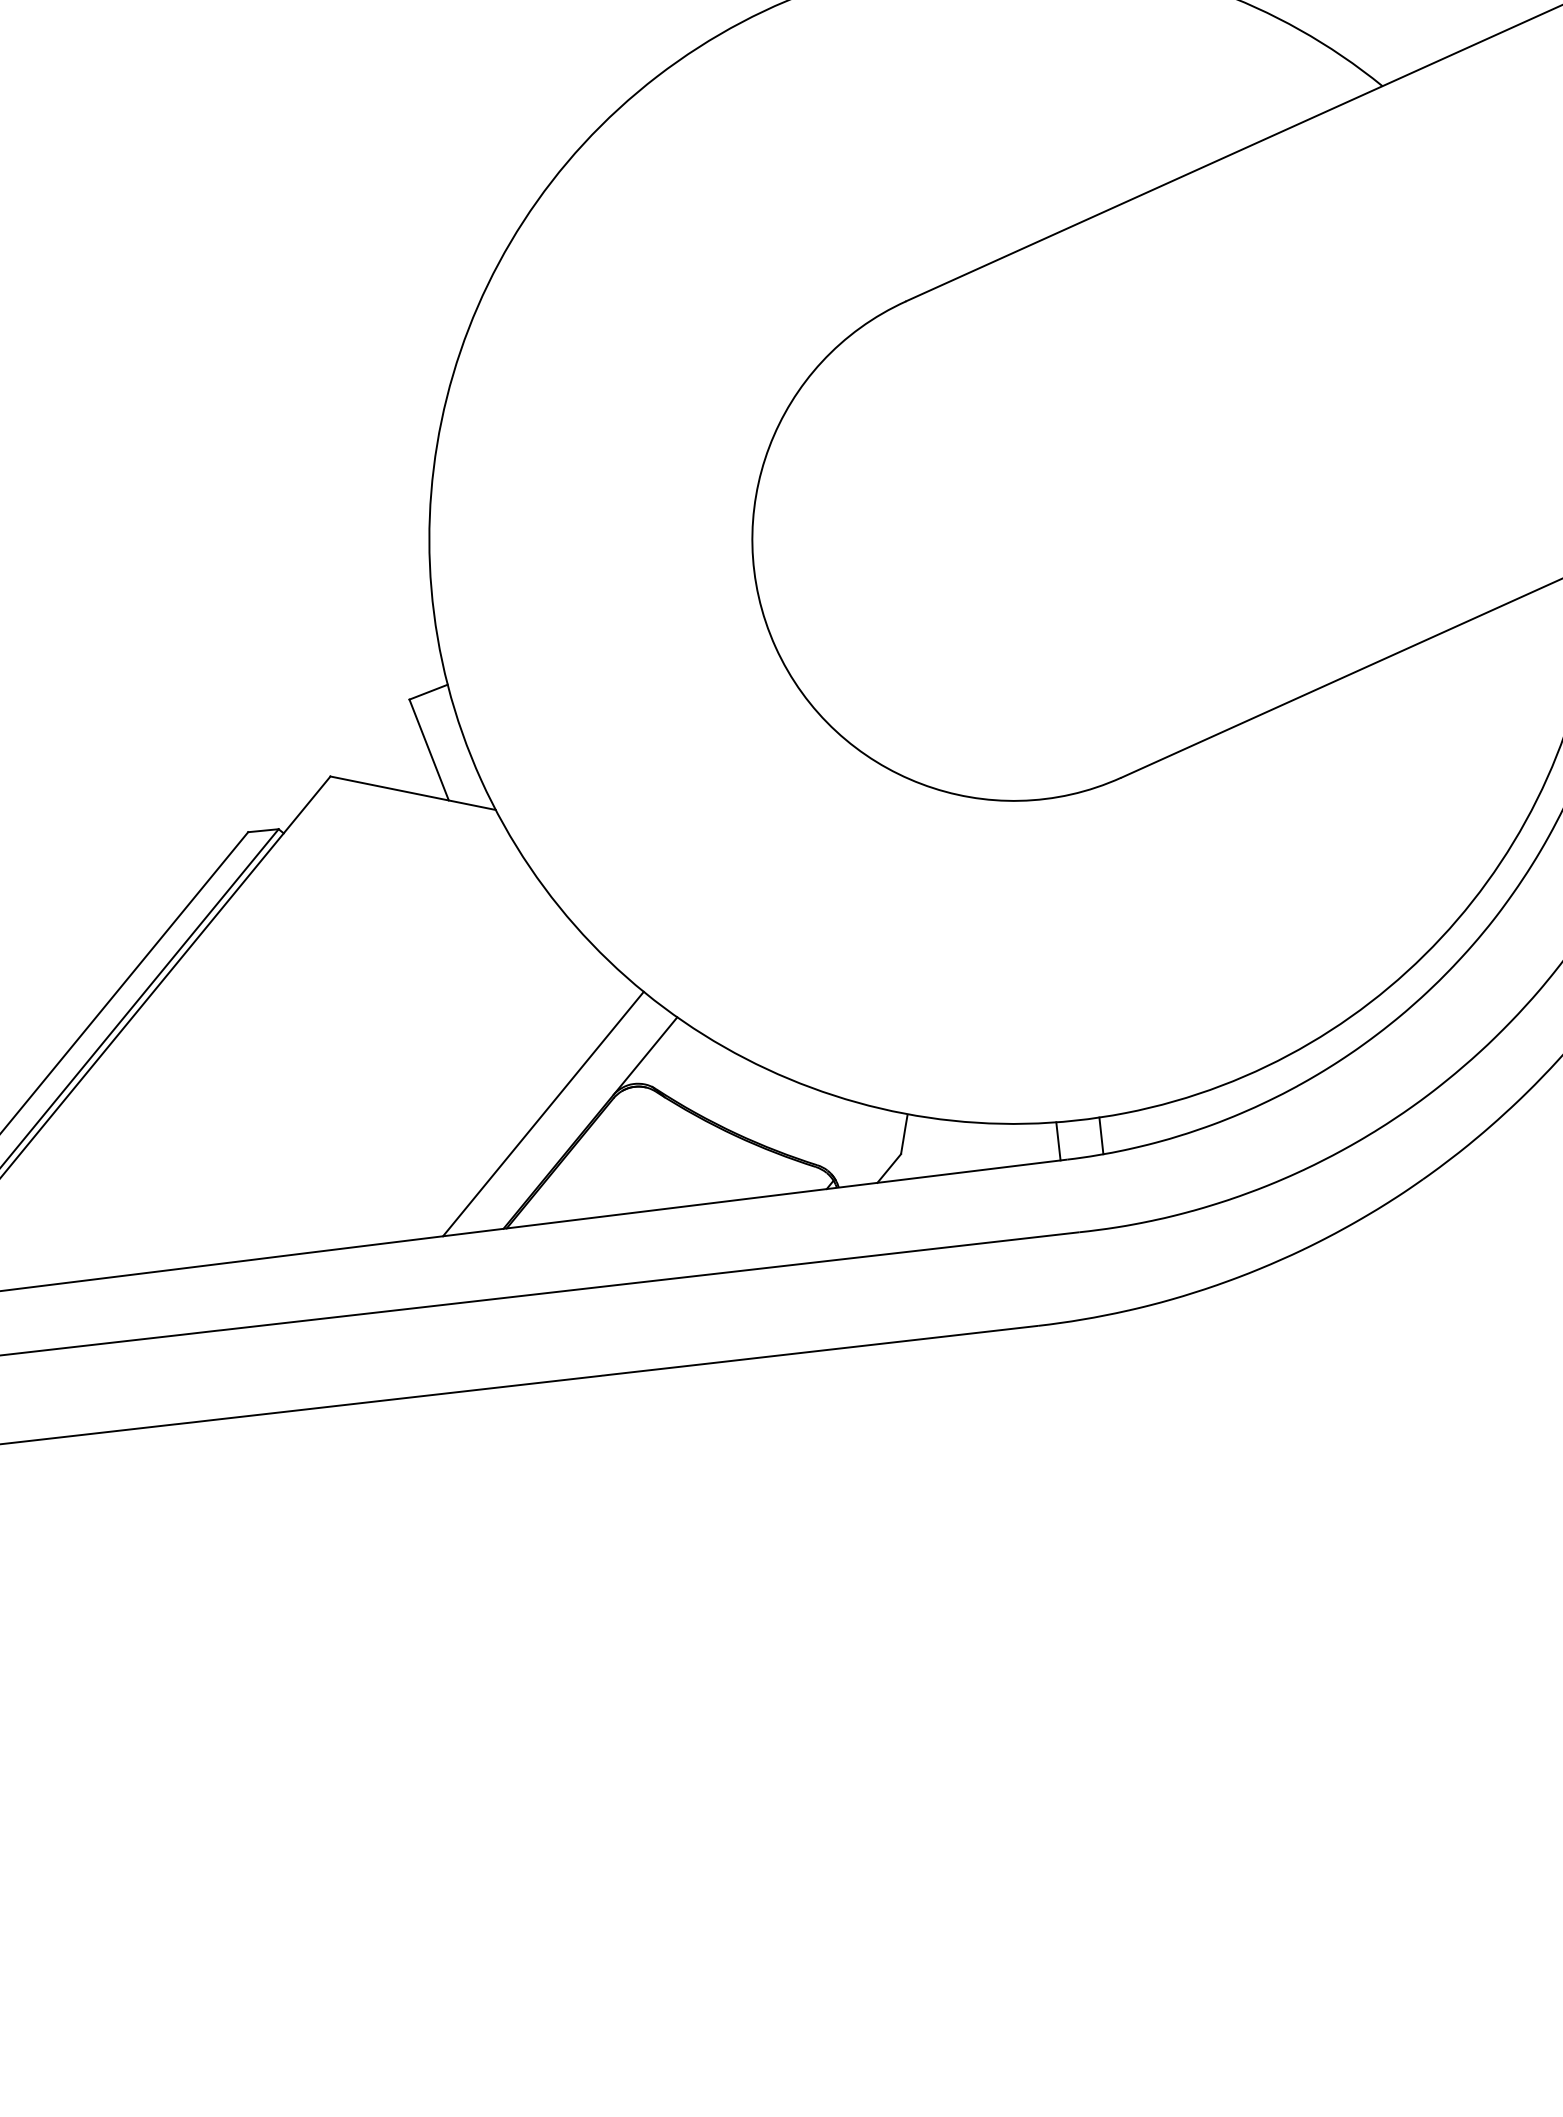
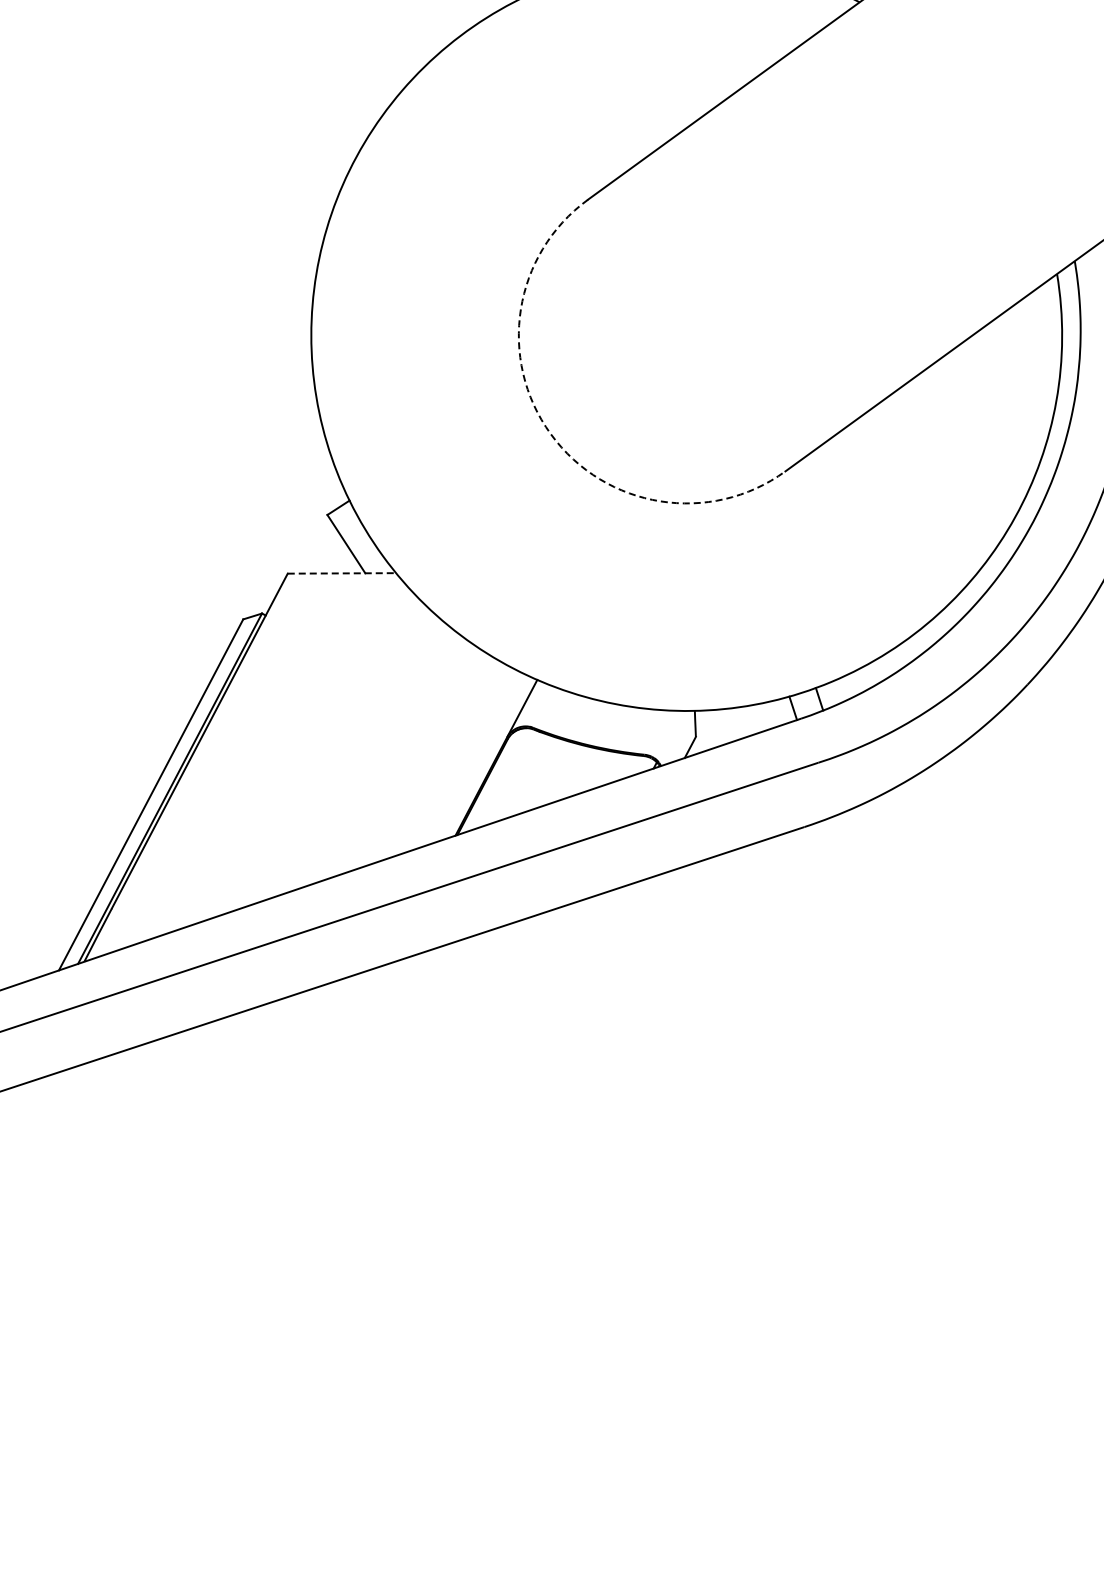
arc: (774, 647) -> (550, 434), solid -> dashed
line: (413, 793) -> (342, 573), solid -> dashed
line: (543, 1114) -> (465, 758), removed

